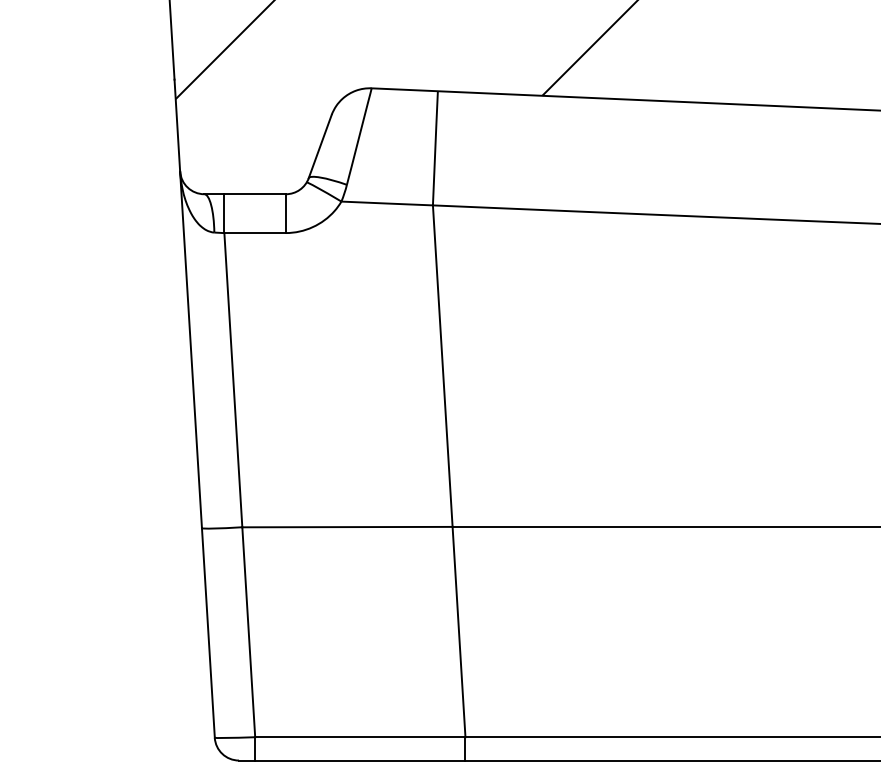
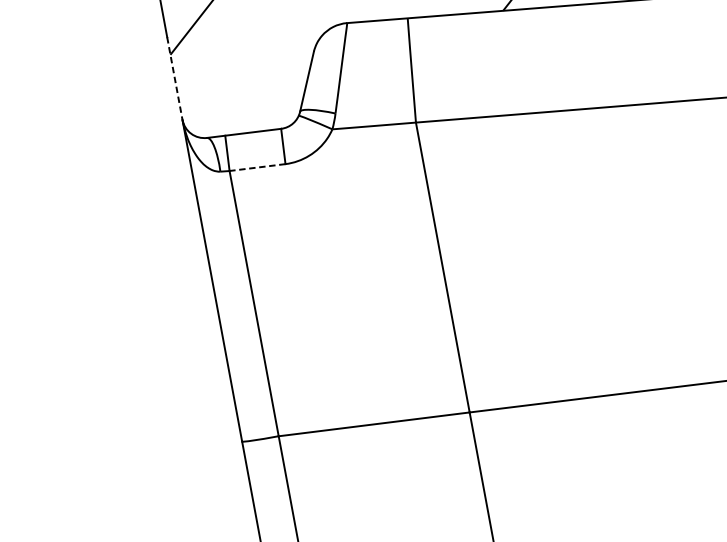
line: (177, 125) -> (175, 78), solid -> dashed
line: (255, 233) -> (257, 167), solid -> dashed

